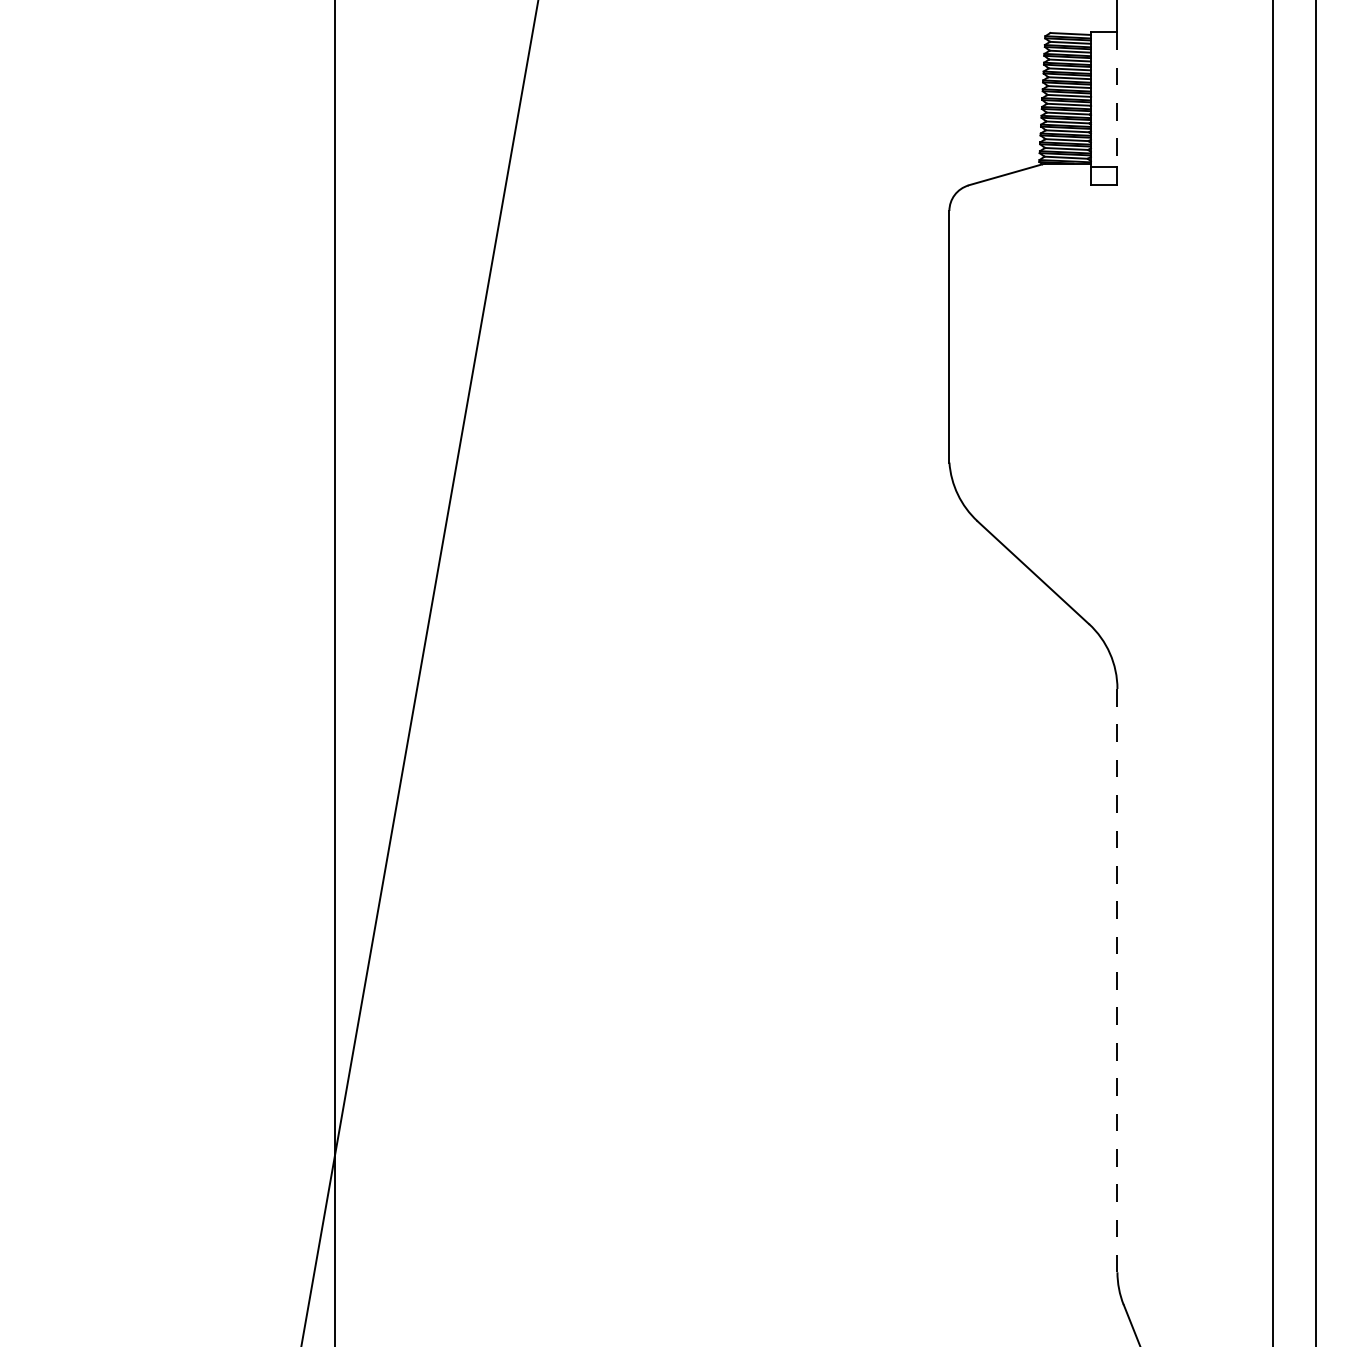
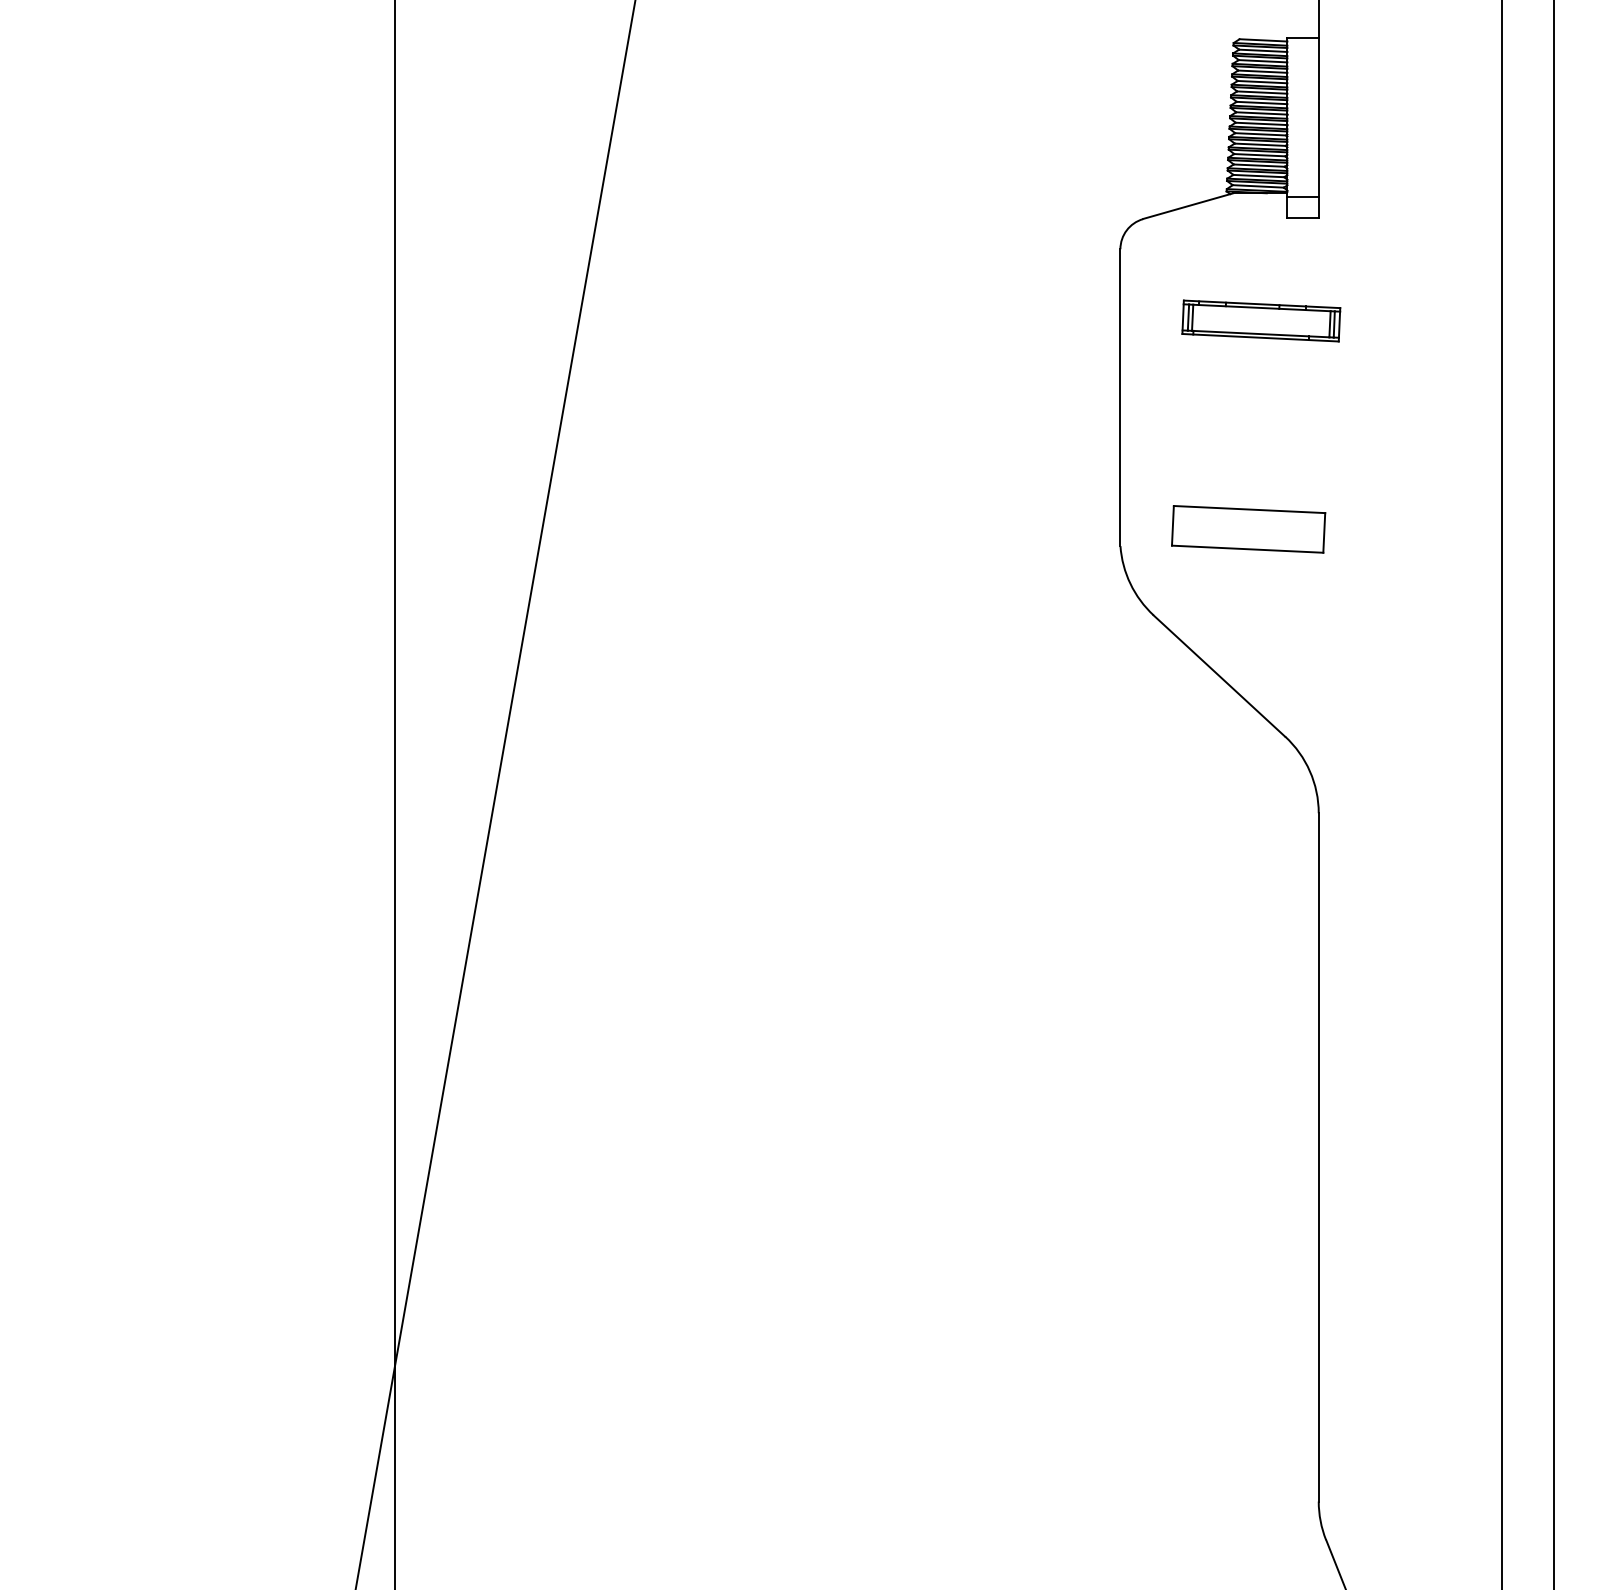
line: (1117, 100) -> (1318, 118), dashed -> solid
part: (1068, 271) -> (1260, 320), added
part: (1057, 448) -> (1247, 529), added
line: (1117, 980) -> (1318, 1157), dashed -> solid

